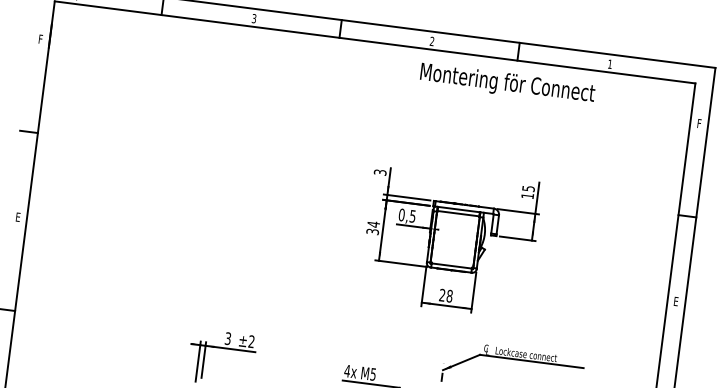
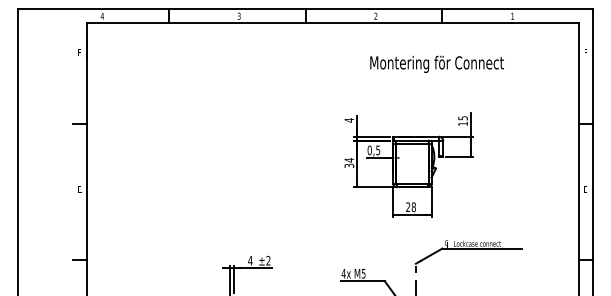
text: (506, 83) -> (436, 63), moved
text: (380, 172) -> (349, 120), 3 -> 4
text: (228, 338) -> (250, 260), 3 -> 4

